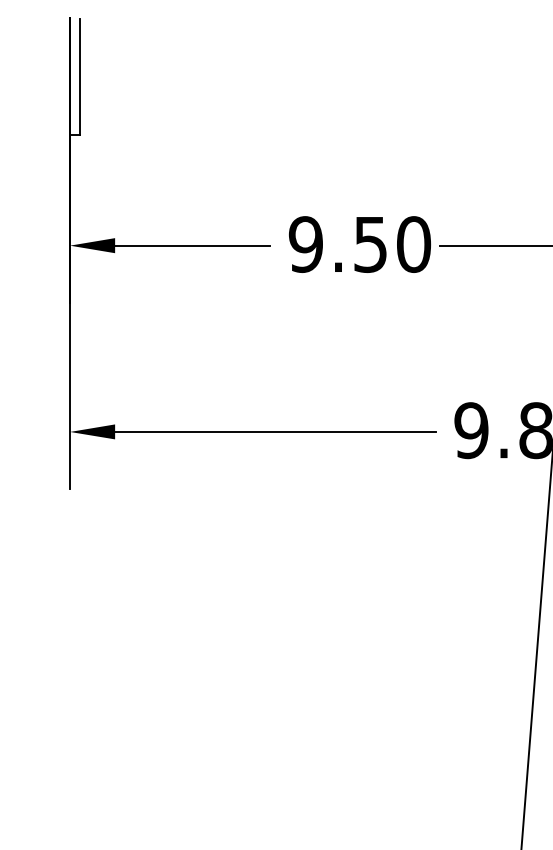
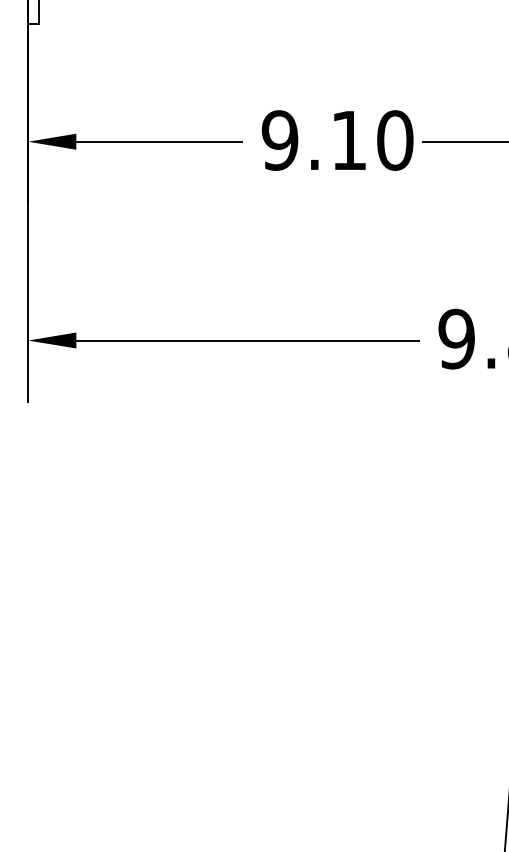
text: (370, 244) -> (348, 140), 9.50 -> 9.10

